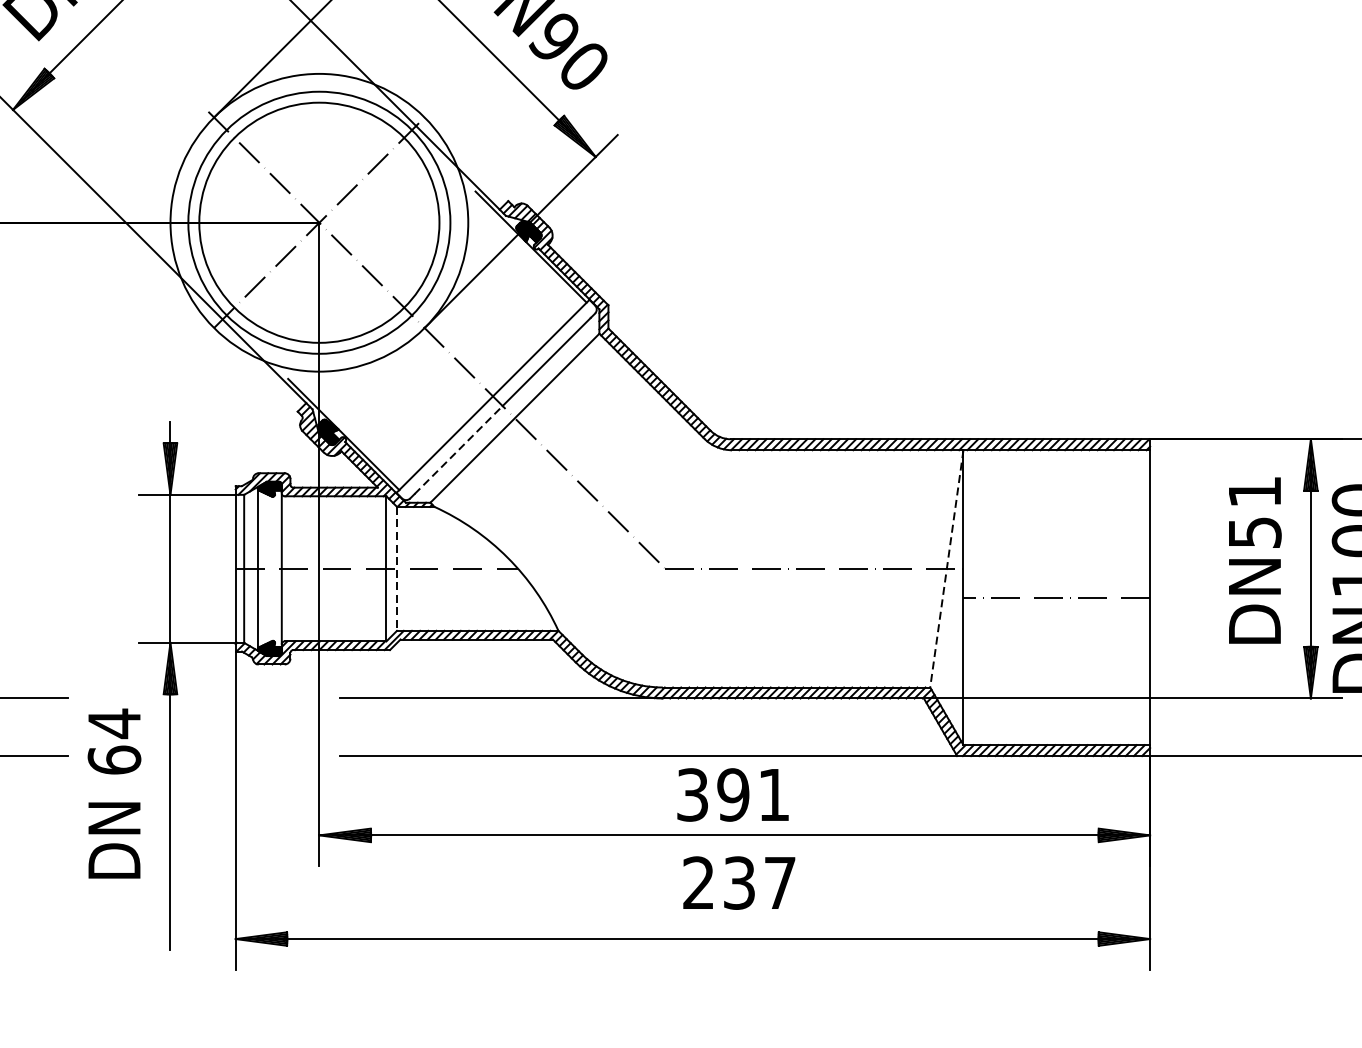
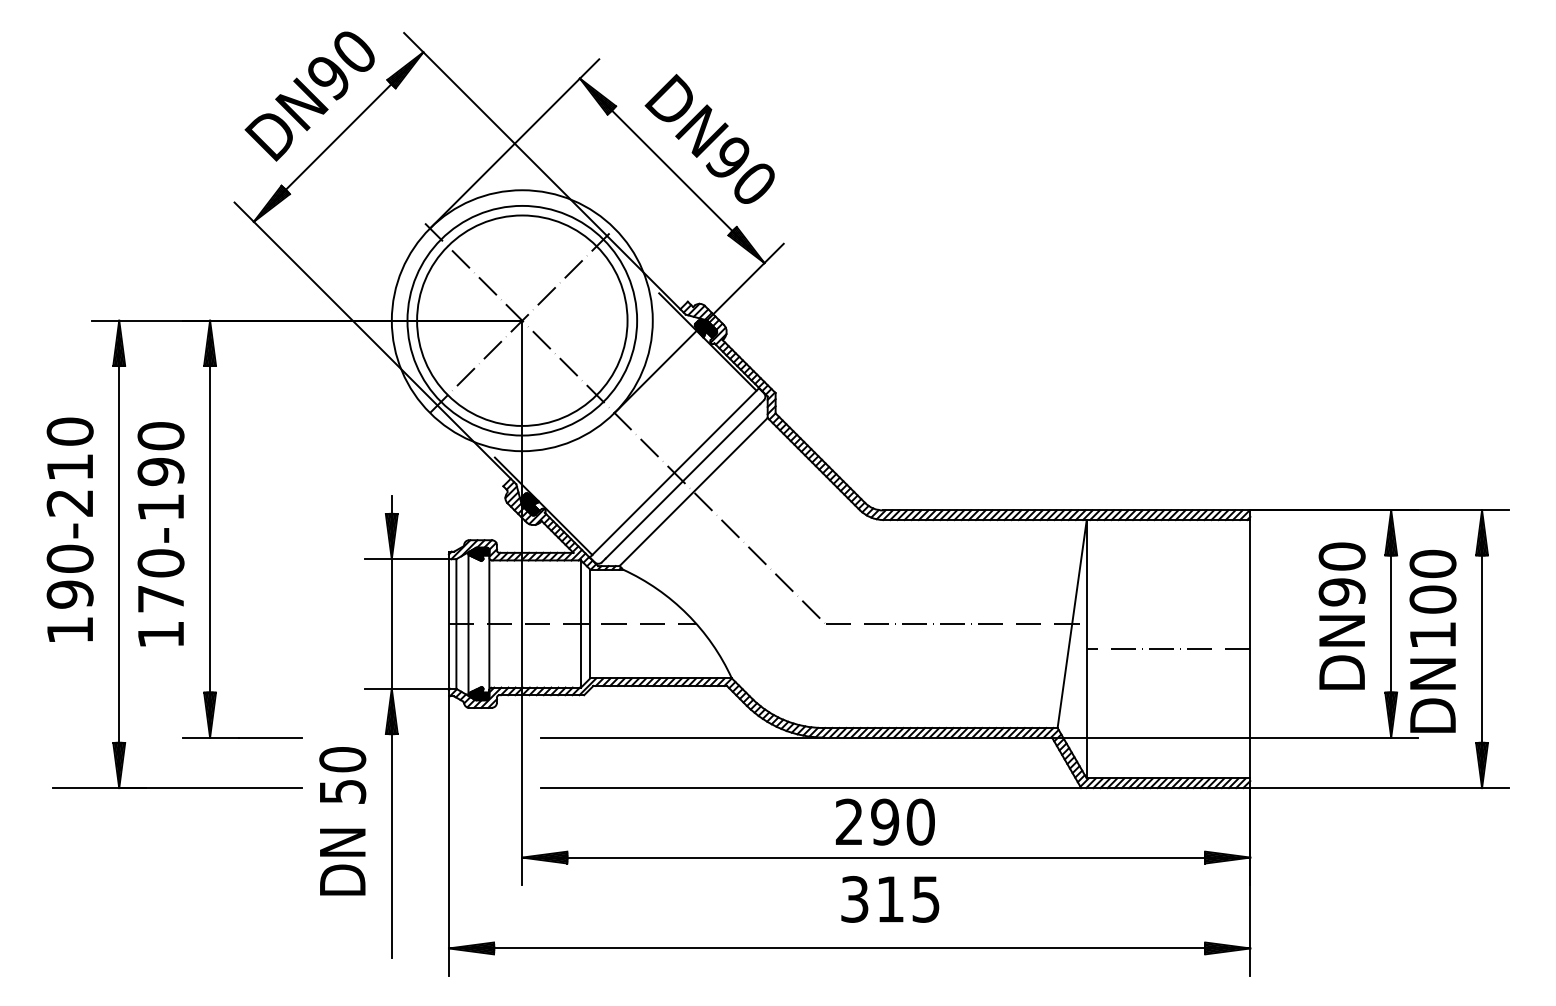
line: (458, 449) -> (644, 519), dashed -> solid
text: (1254, 512) -> (1341, 574), DN51 -> DN90
line: (397, 569) -> (590, 624), dashed -> solid
line: (947, 569) -> (1072, 624), dashed -> solid
text: (114, 741) -> (342, 775), 64 -> 50
text: (732, 794) -> (884, 821), 391 -> 290
text: (739, 882) -> (890, 898), 237 -> 315

